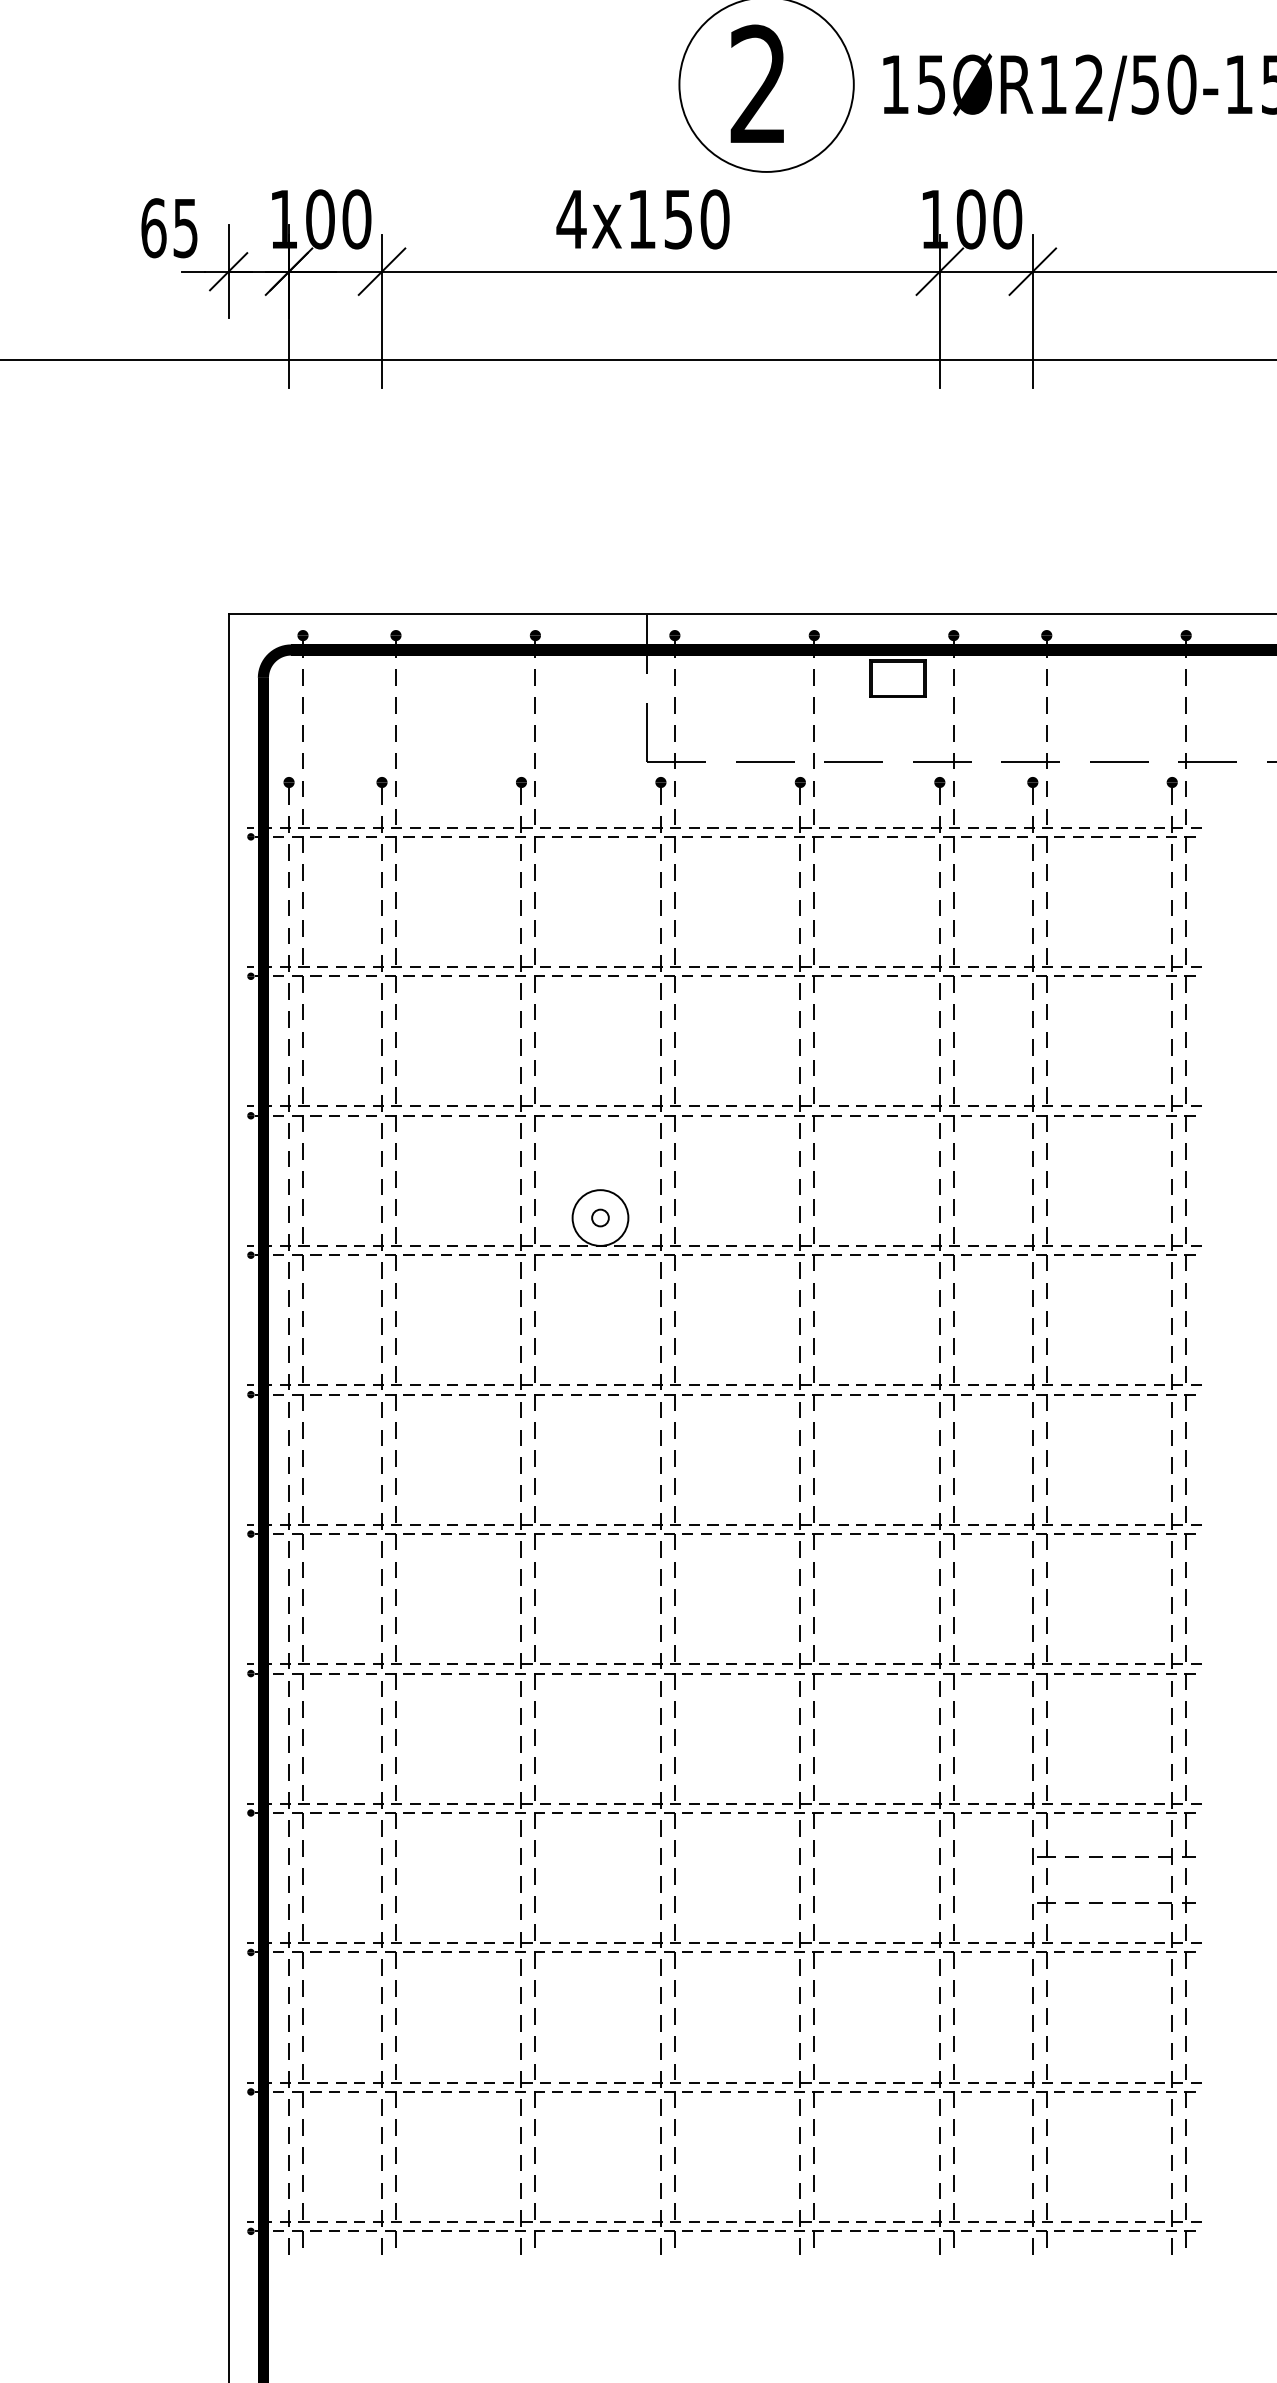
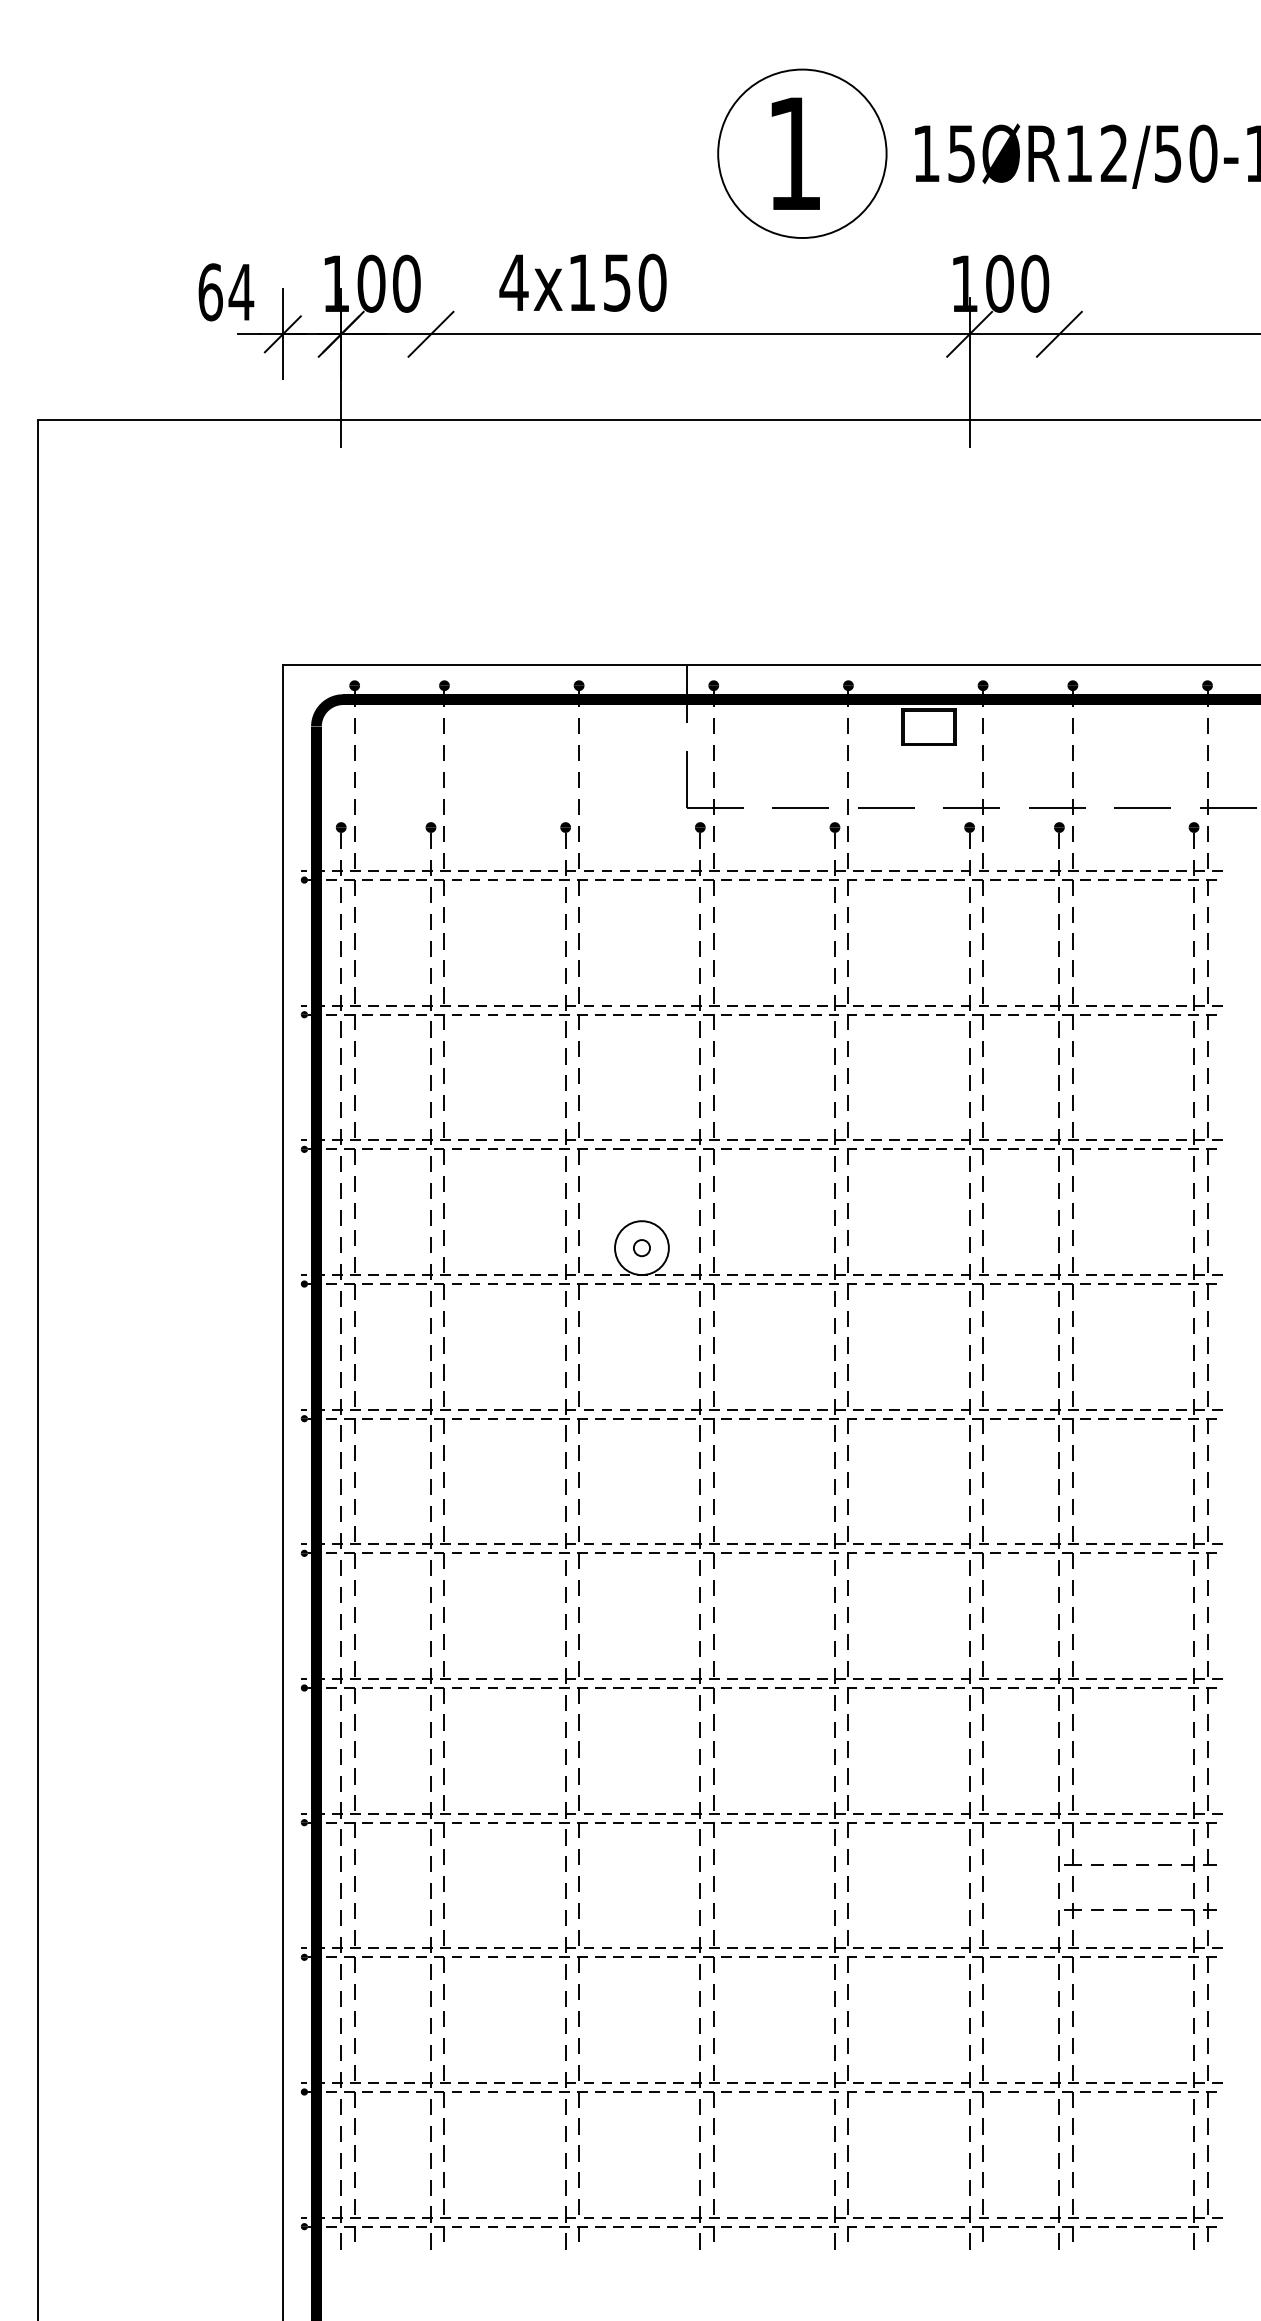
text: (757, 83) -> (793, 152), 2 -> 1
text: (642, 219) -> (582, 282), moved
text: (185, 228) -> (241, 292), 65 -> 64
line: (381, 311) -> (430, 372), removed
line: (1032, 311) -> (1059, 372), removed

